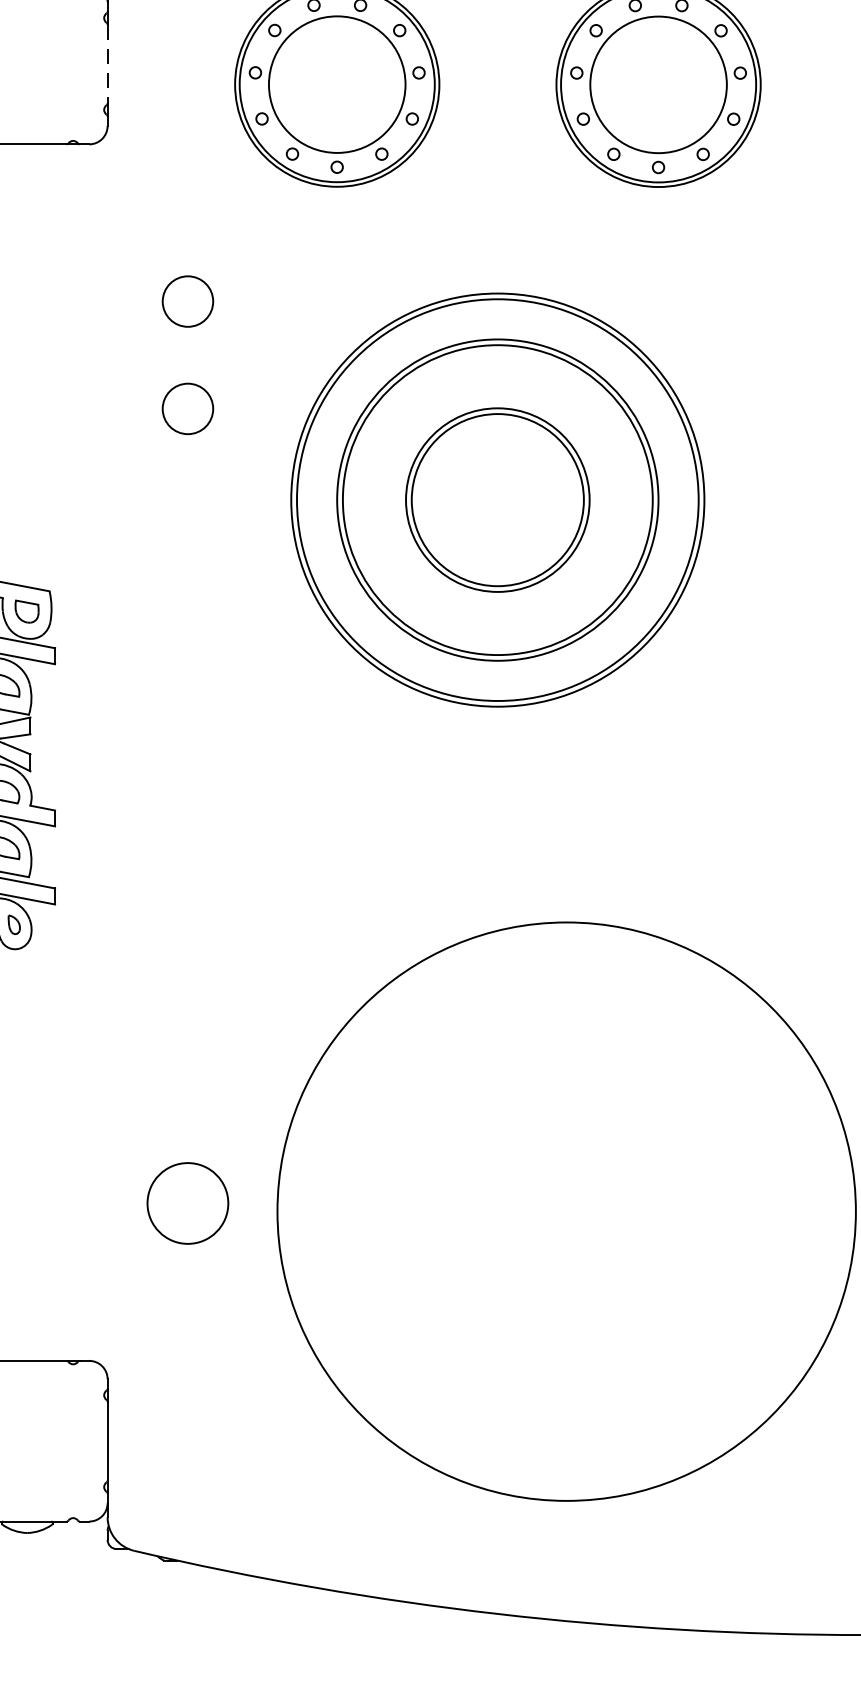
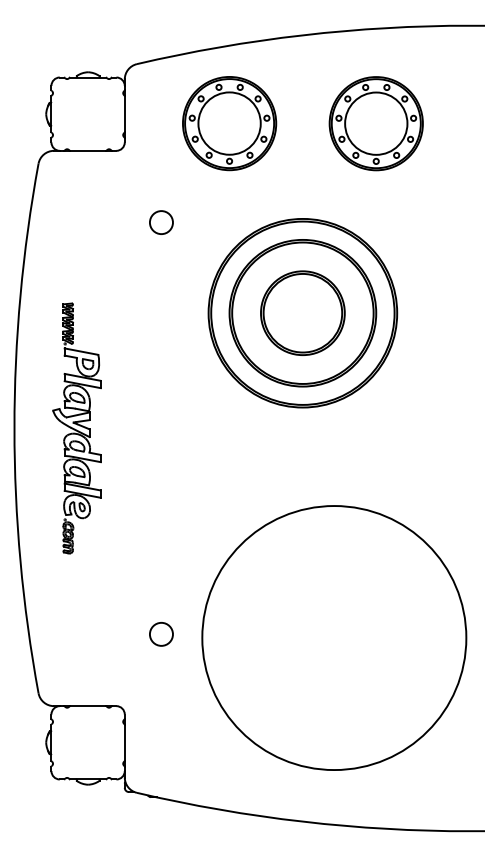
line: (106, 64) -> (124, 114), dashed -> solid
circle: (188, 408) -> (161, 271), removed
circle: (188, 1203) -> (161, 634), size x0.62

